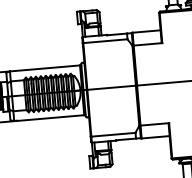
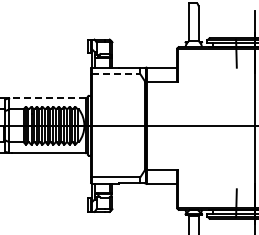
line: (105, 41) -> (116, 74), solid -> dashed
line: (44, 68) -> (47, 98), solid -> dashed

